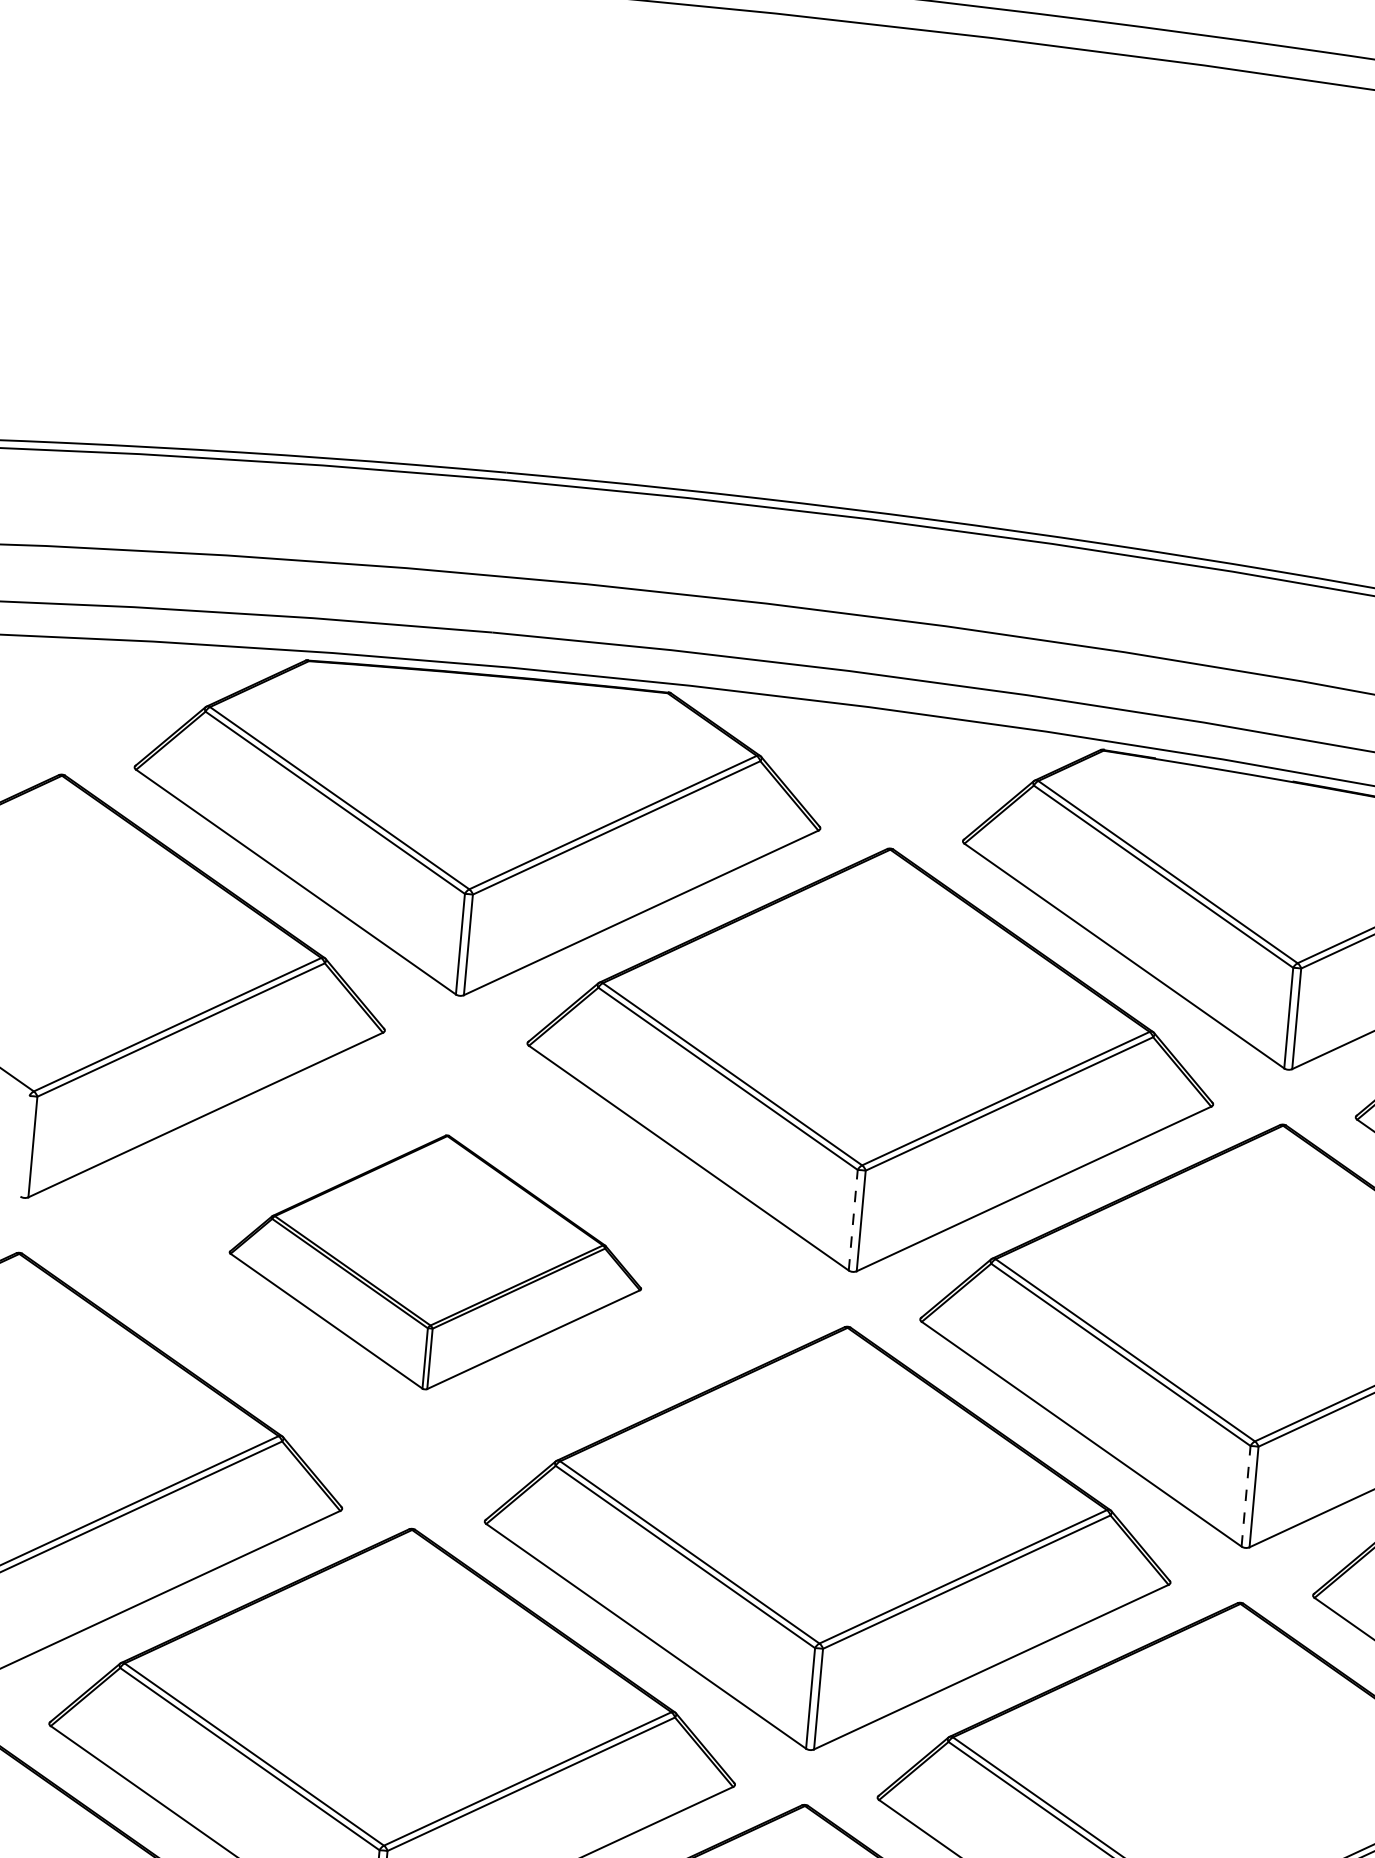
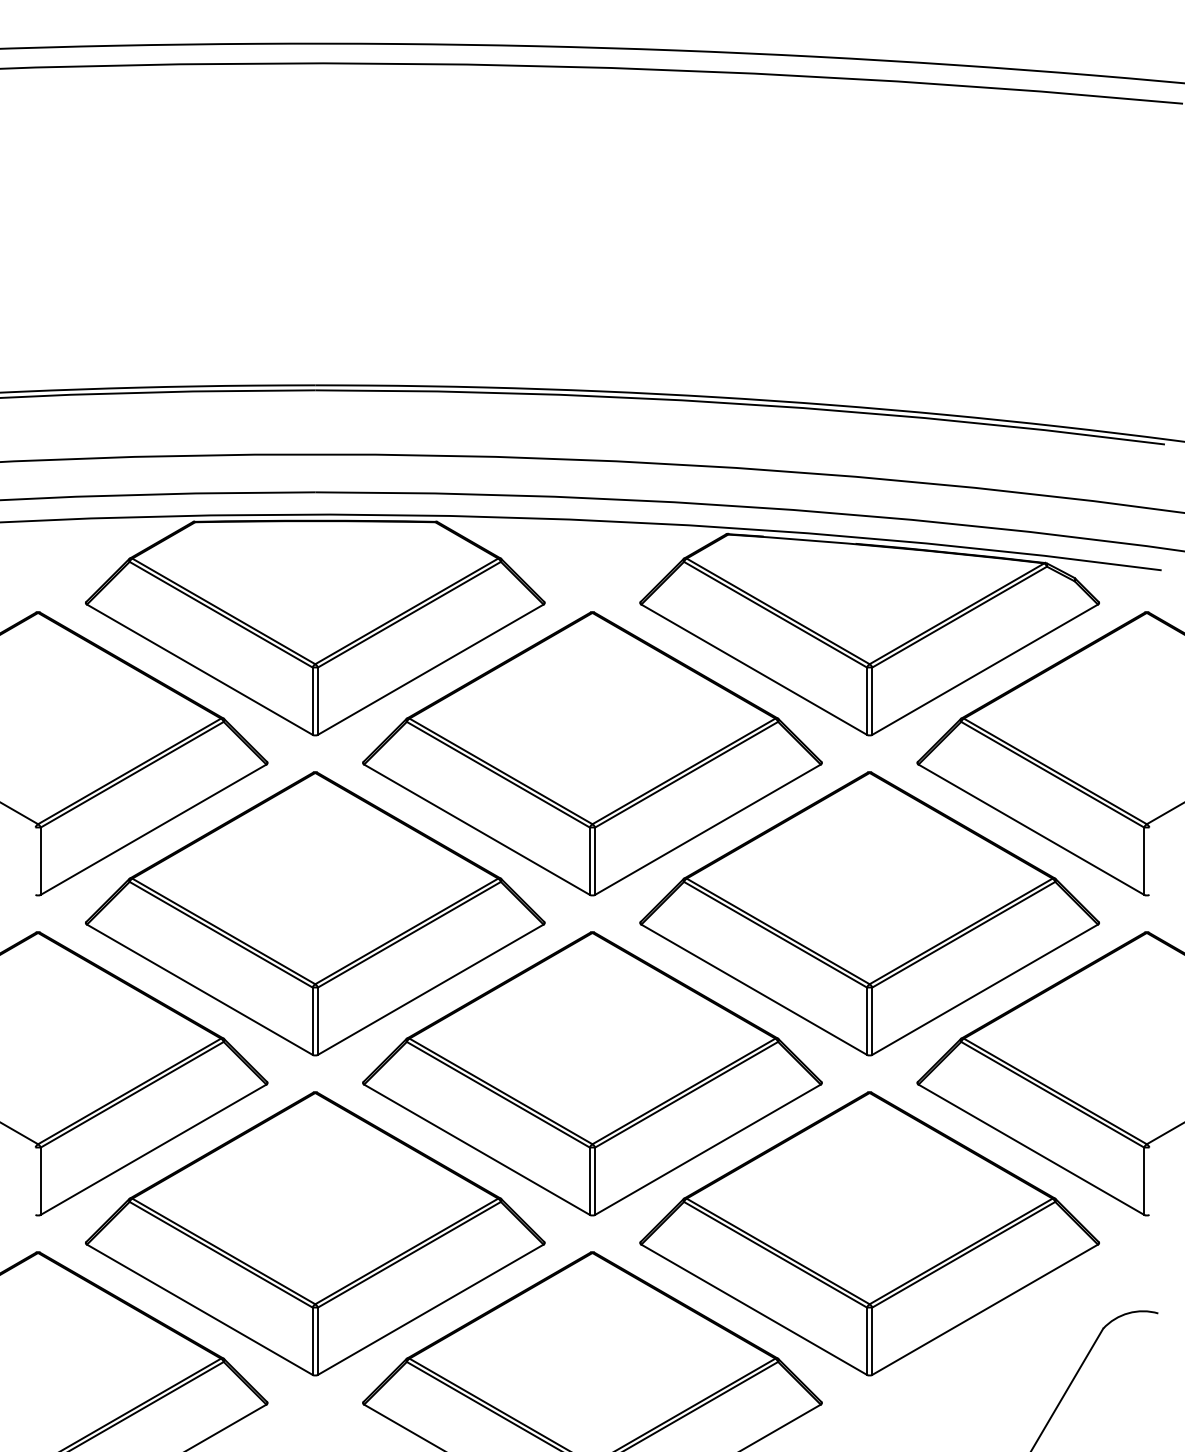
line: (852, 1220) -> (589, 861), dashed -> solid
part: (436, 1261) -> (315, 913), size x1.67
line: (1246, 1496) -> (867, 1021), dashed -> solid

